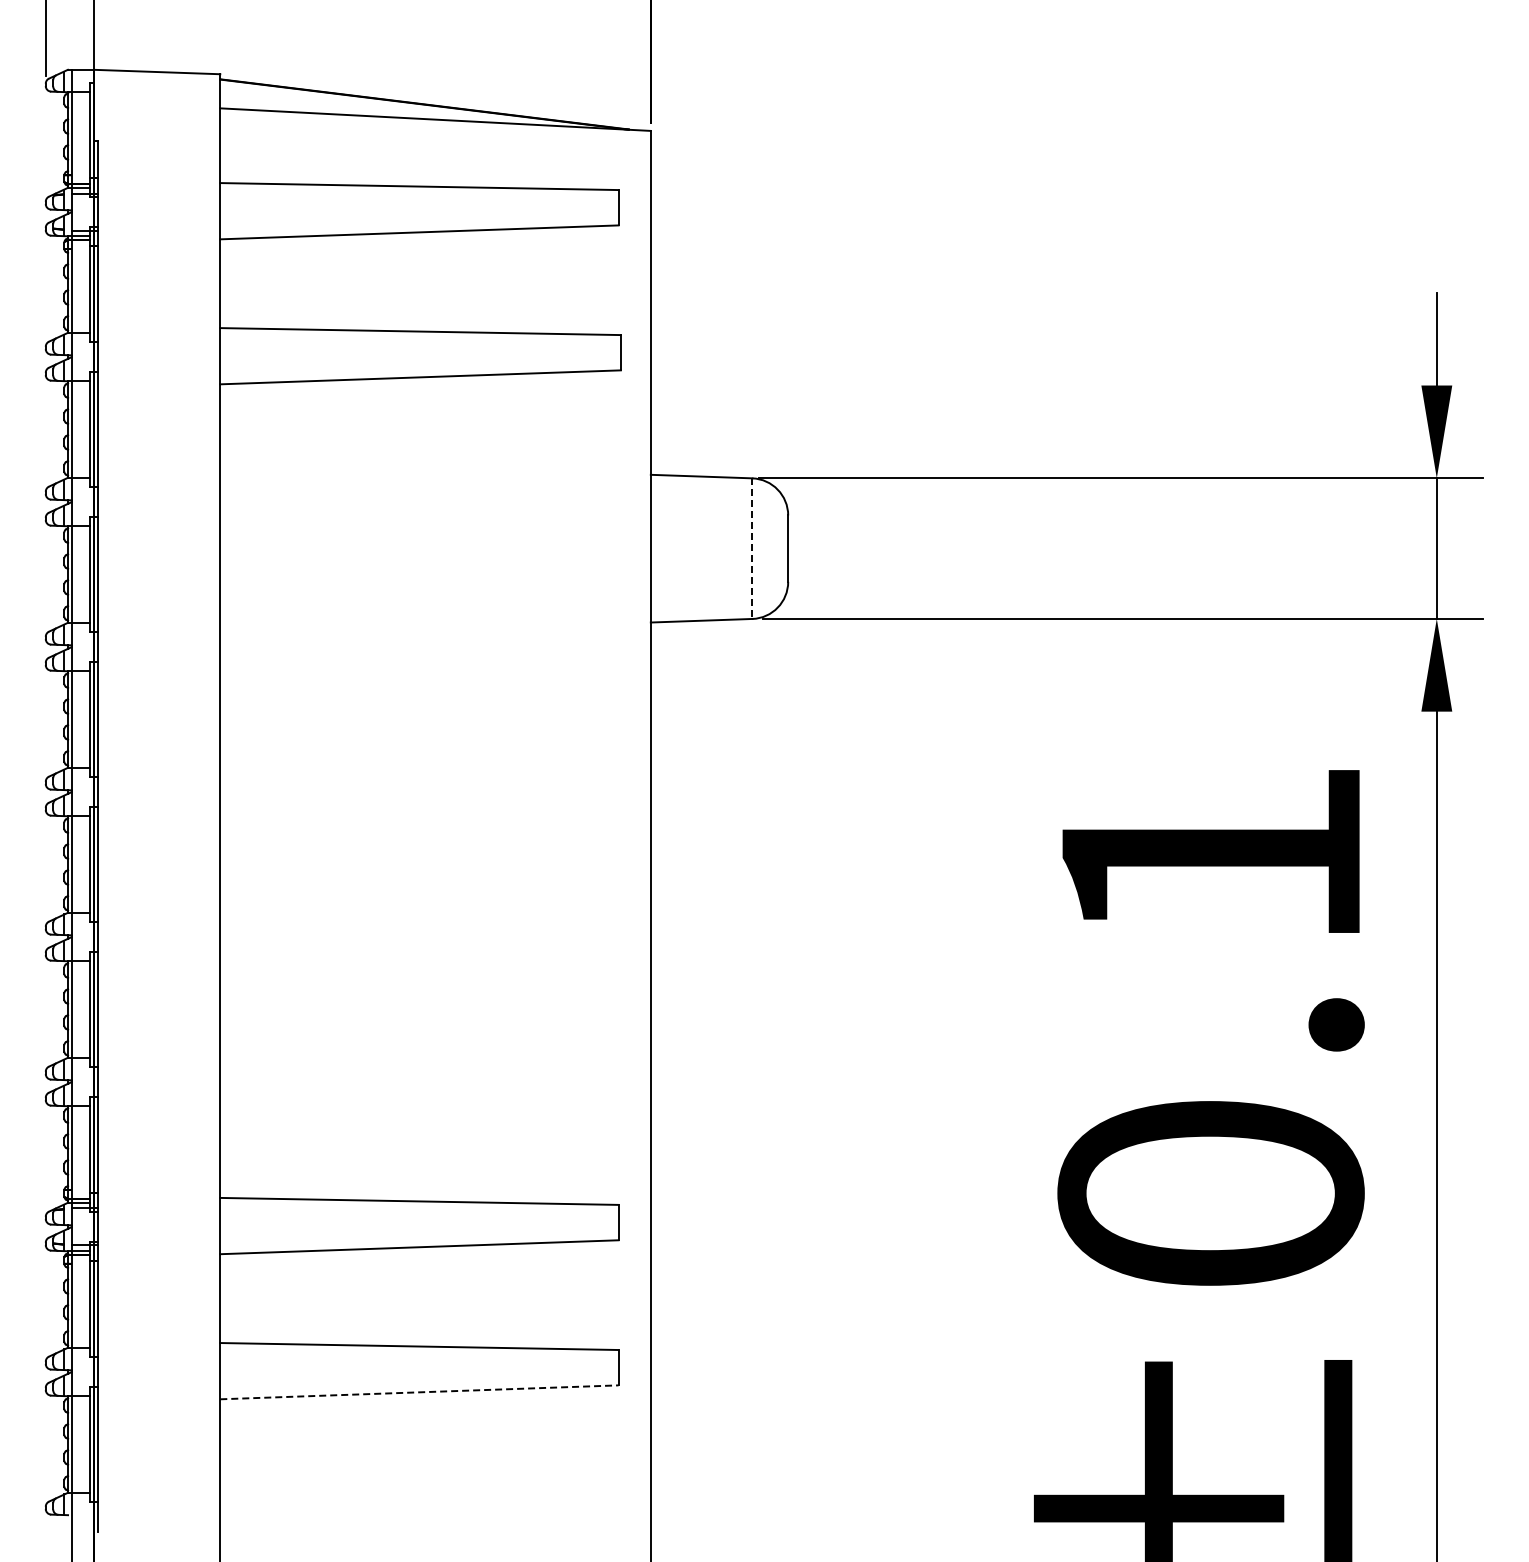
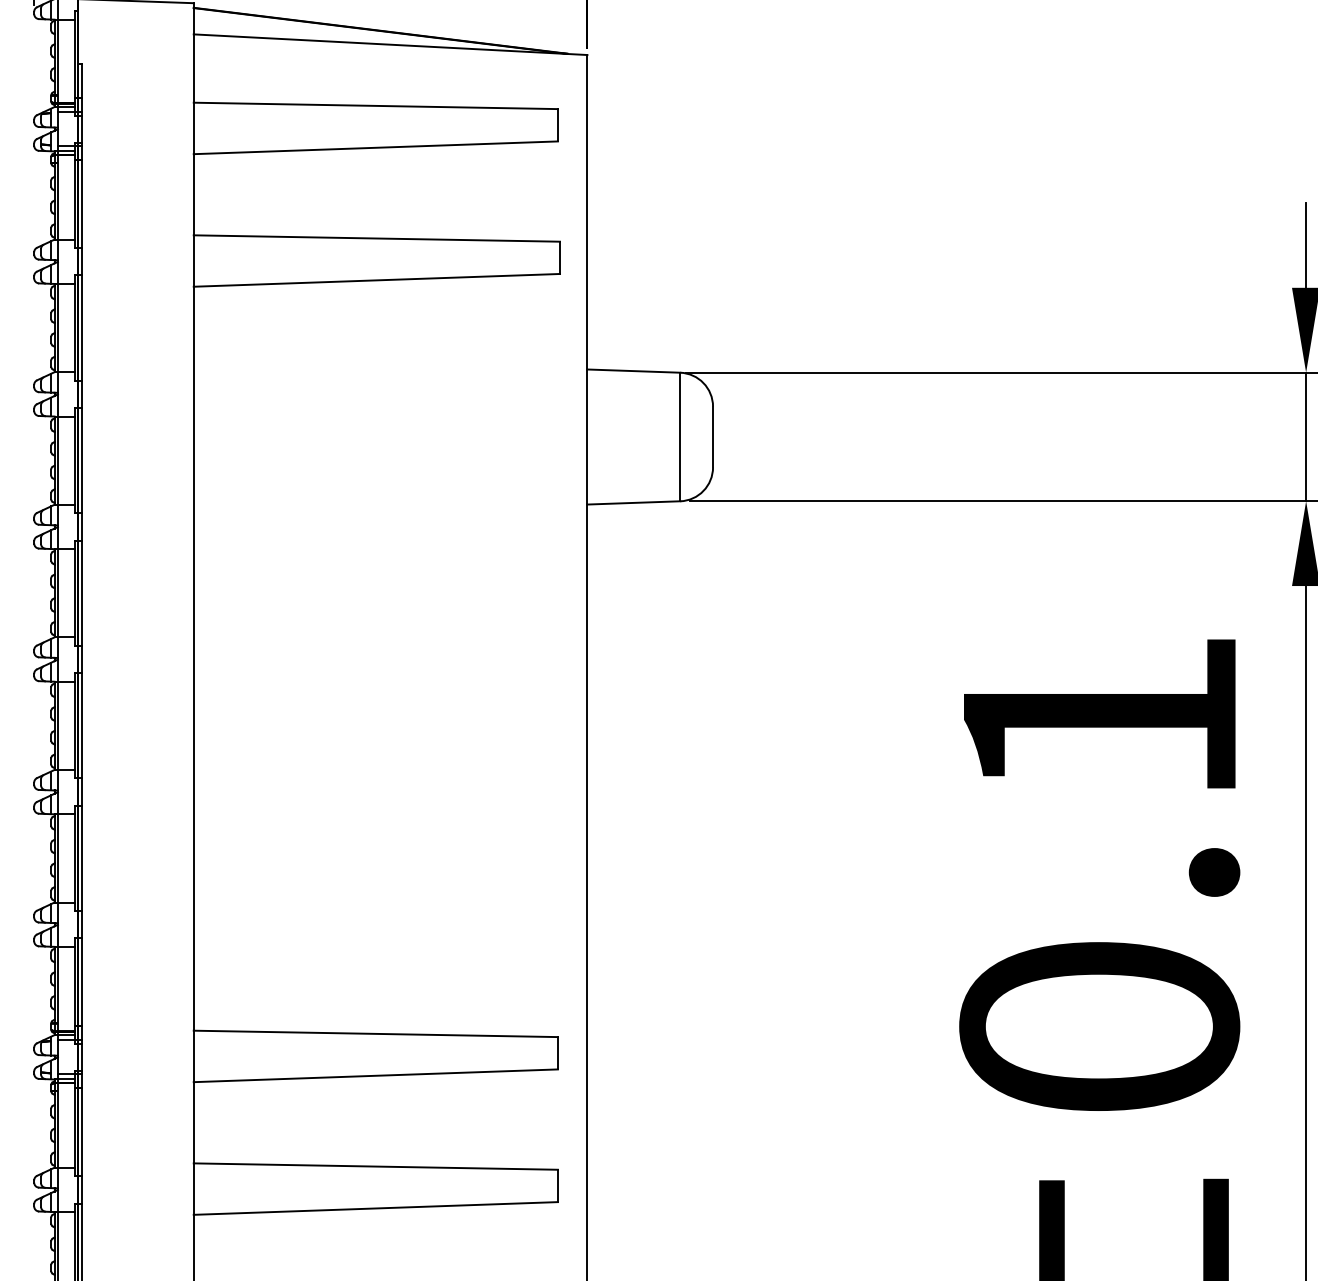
line: (752, 549) -> (680, 437), dashed -> solid
line: (419, 1392) -> (375, 1208), dashed -> solid

